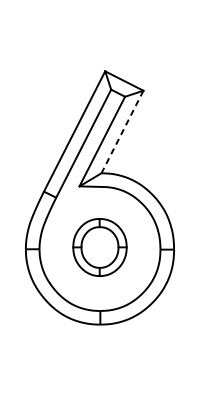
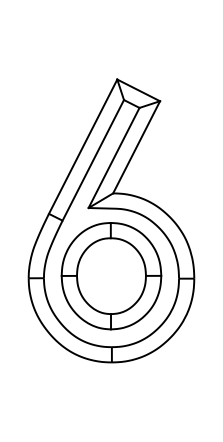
line: (122, 132) -> (136, 147), dashed -> solid
part: (100, 247) -> (111, 276), size x1.67

